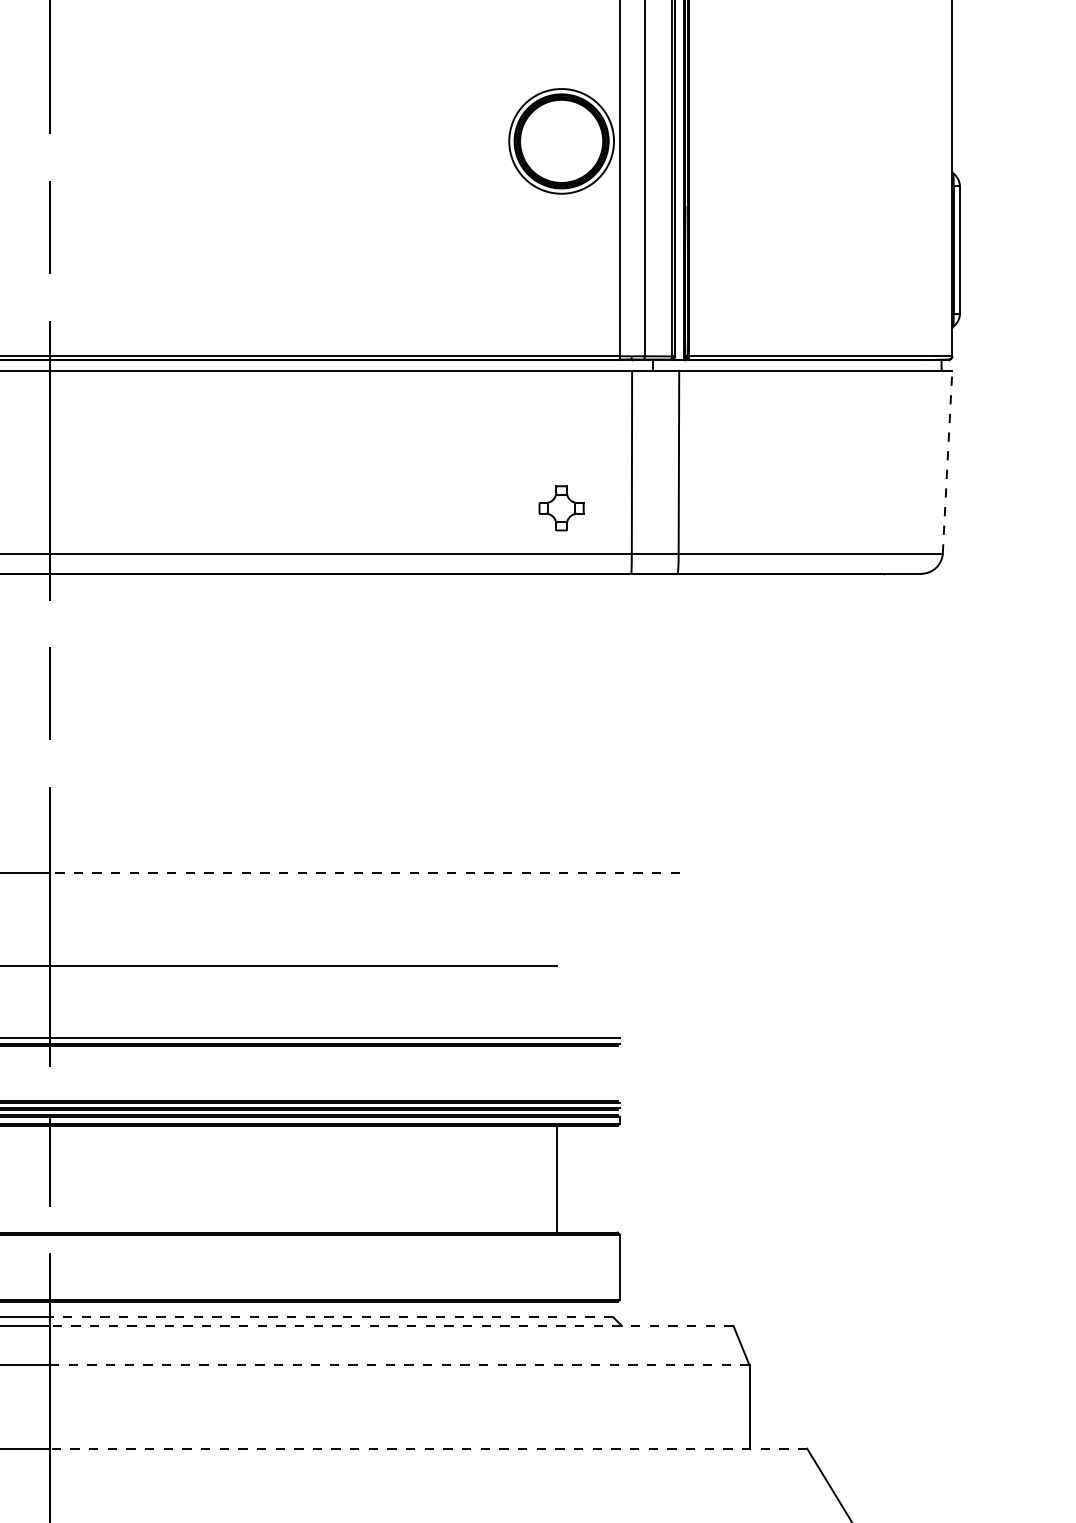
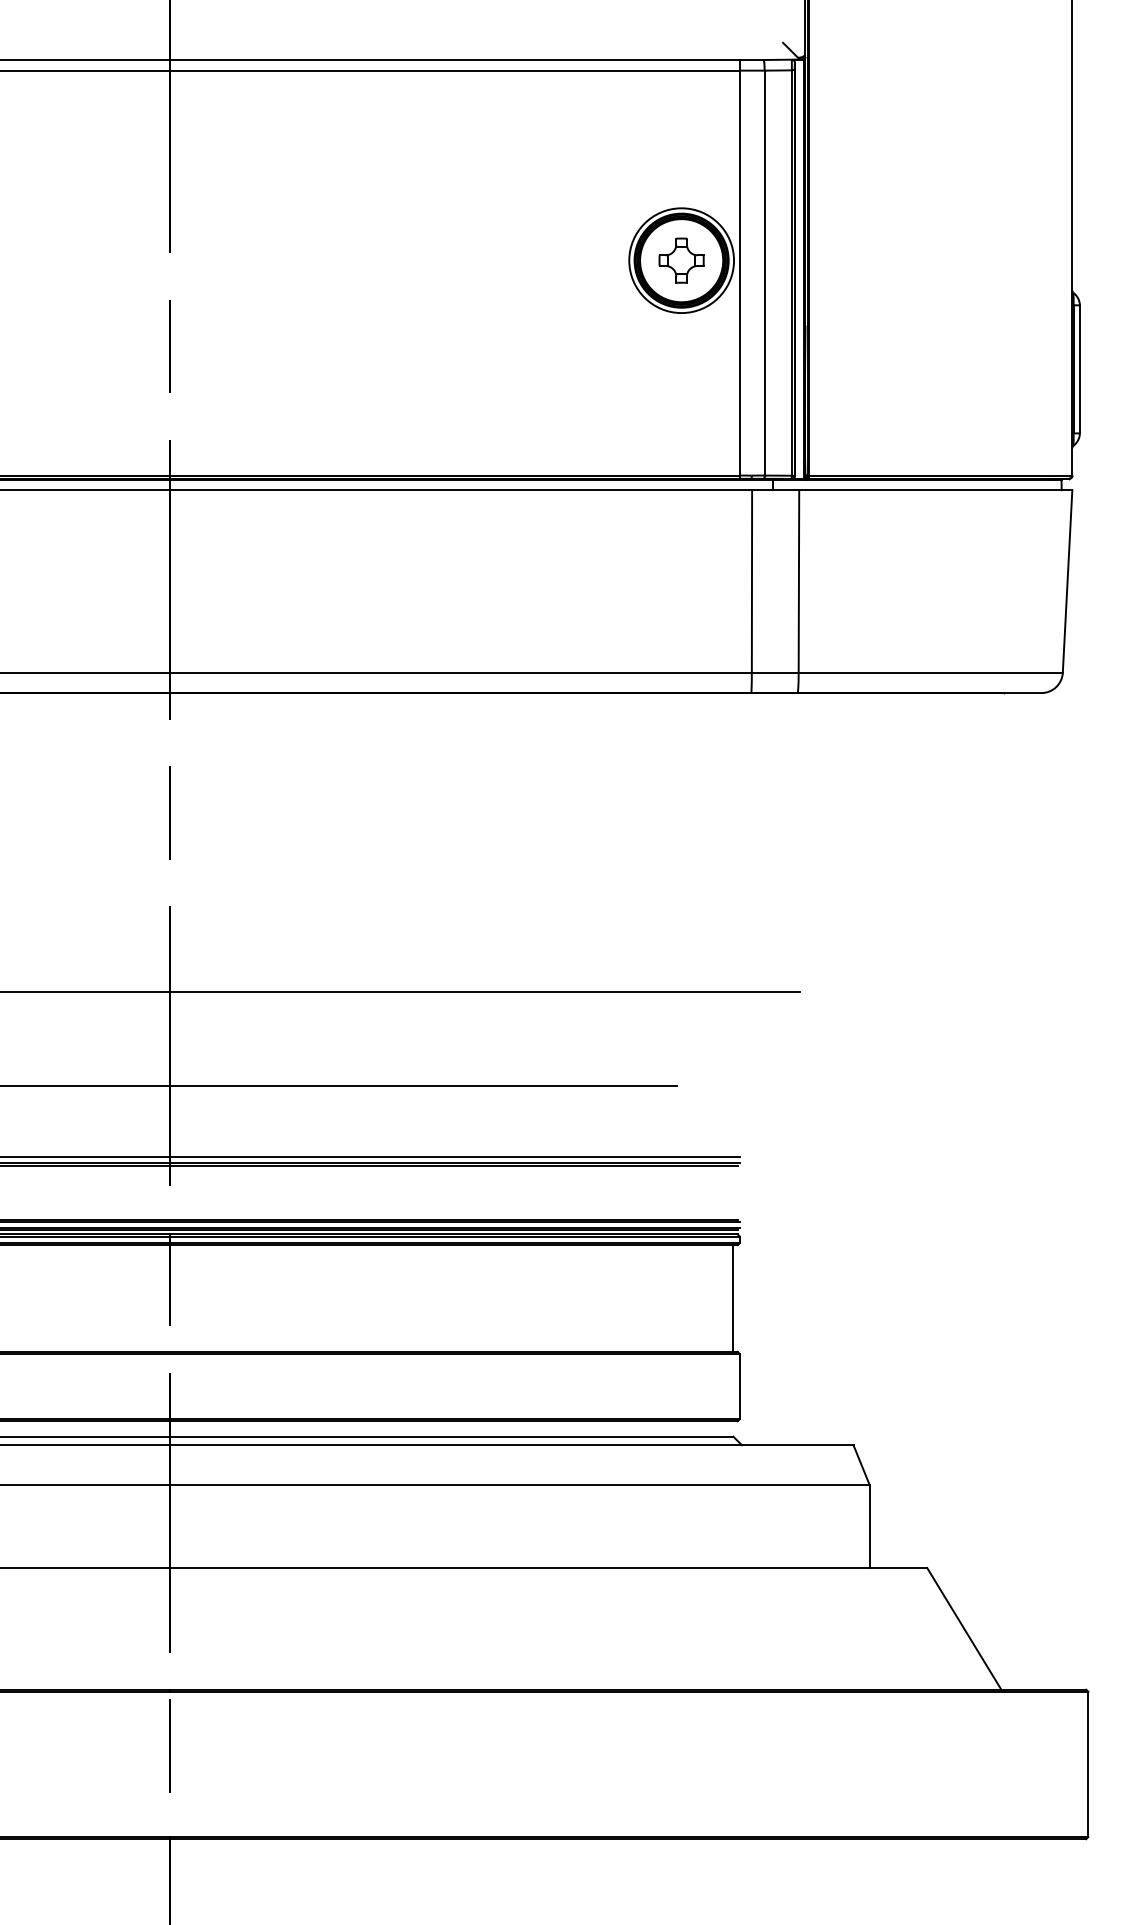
line: (947, 462) -> (1067, 581), dashed -> solid
part: (561, 508) -> (681, 260), moved
line: (365, 873) -> (485, 992), dashed -> solid
line: (557, 1179) -> (733, 1298), moved
line: (331, 1317) -> (451, 1436), dashed -> solid
line: (391, 1326) -> (511, 1445), dashed -> solid
line: (399, 1365) -> (519, 1484), dashed -> solid
line: (428, 1449) -> (548, 1568), dashed -> solid

